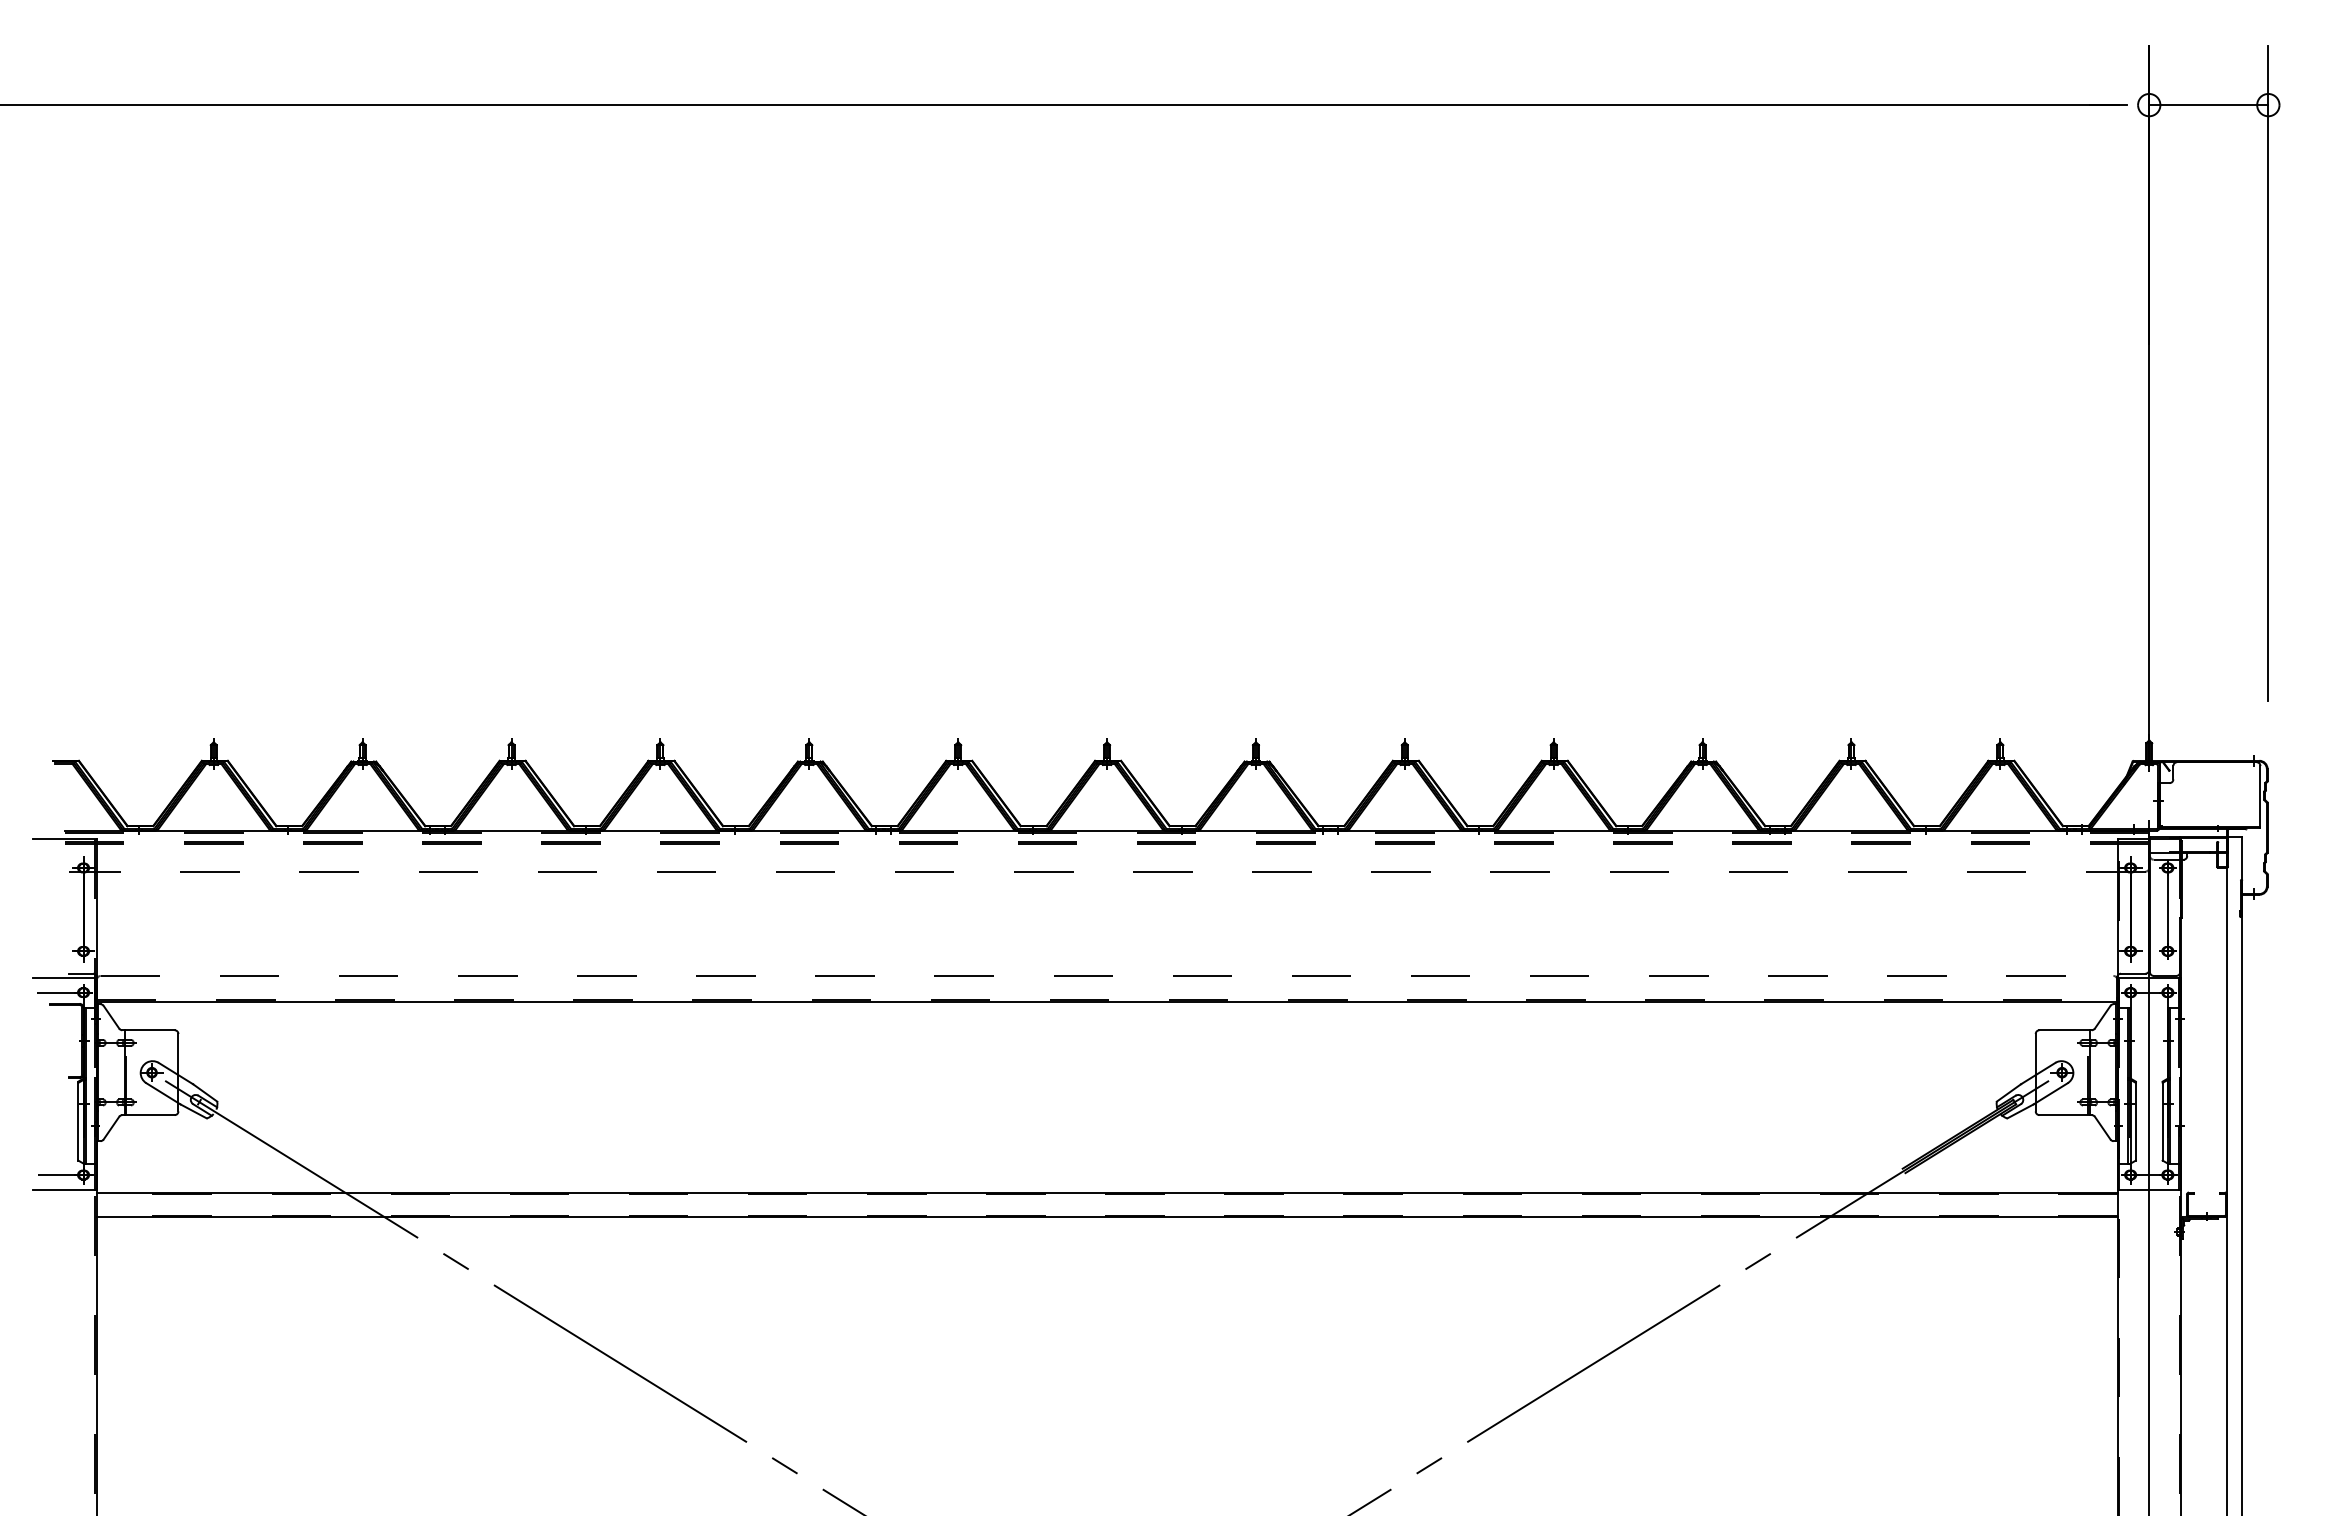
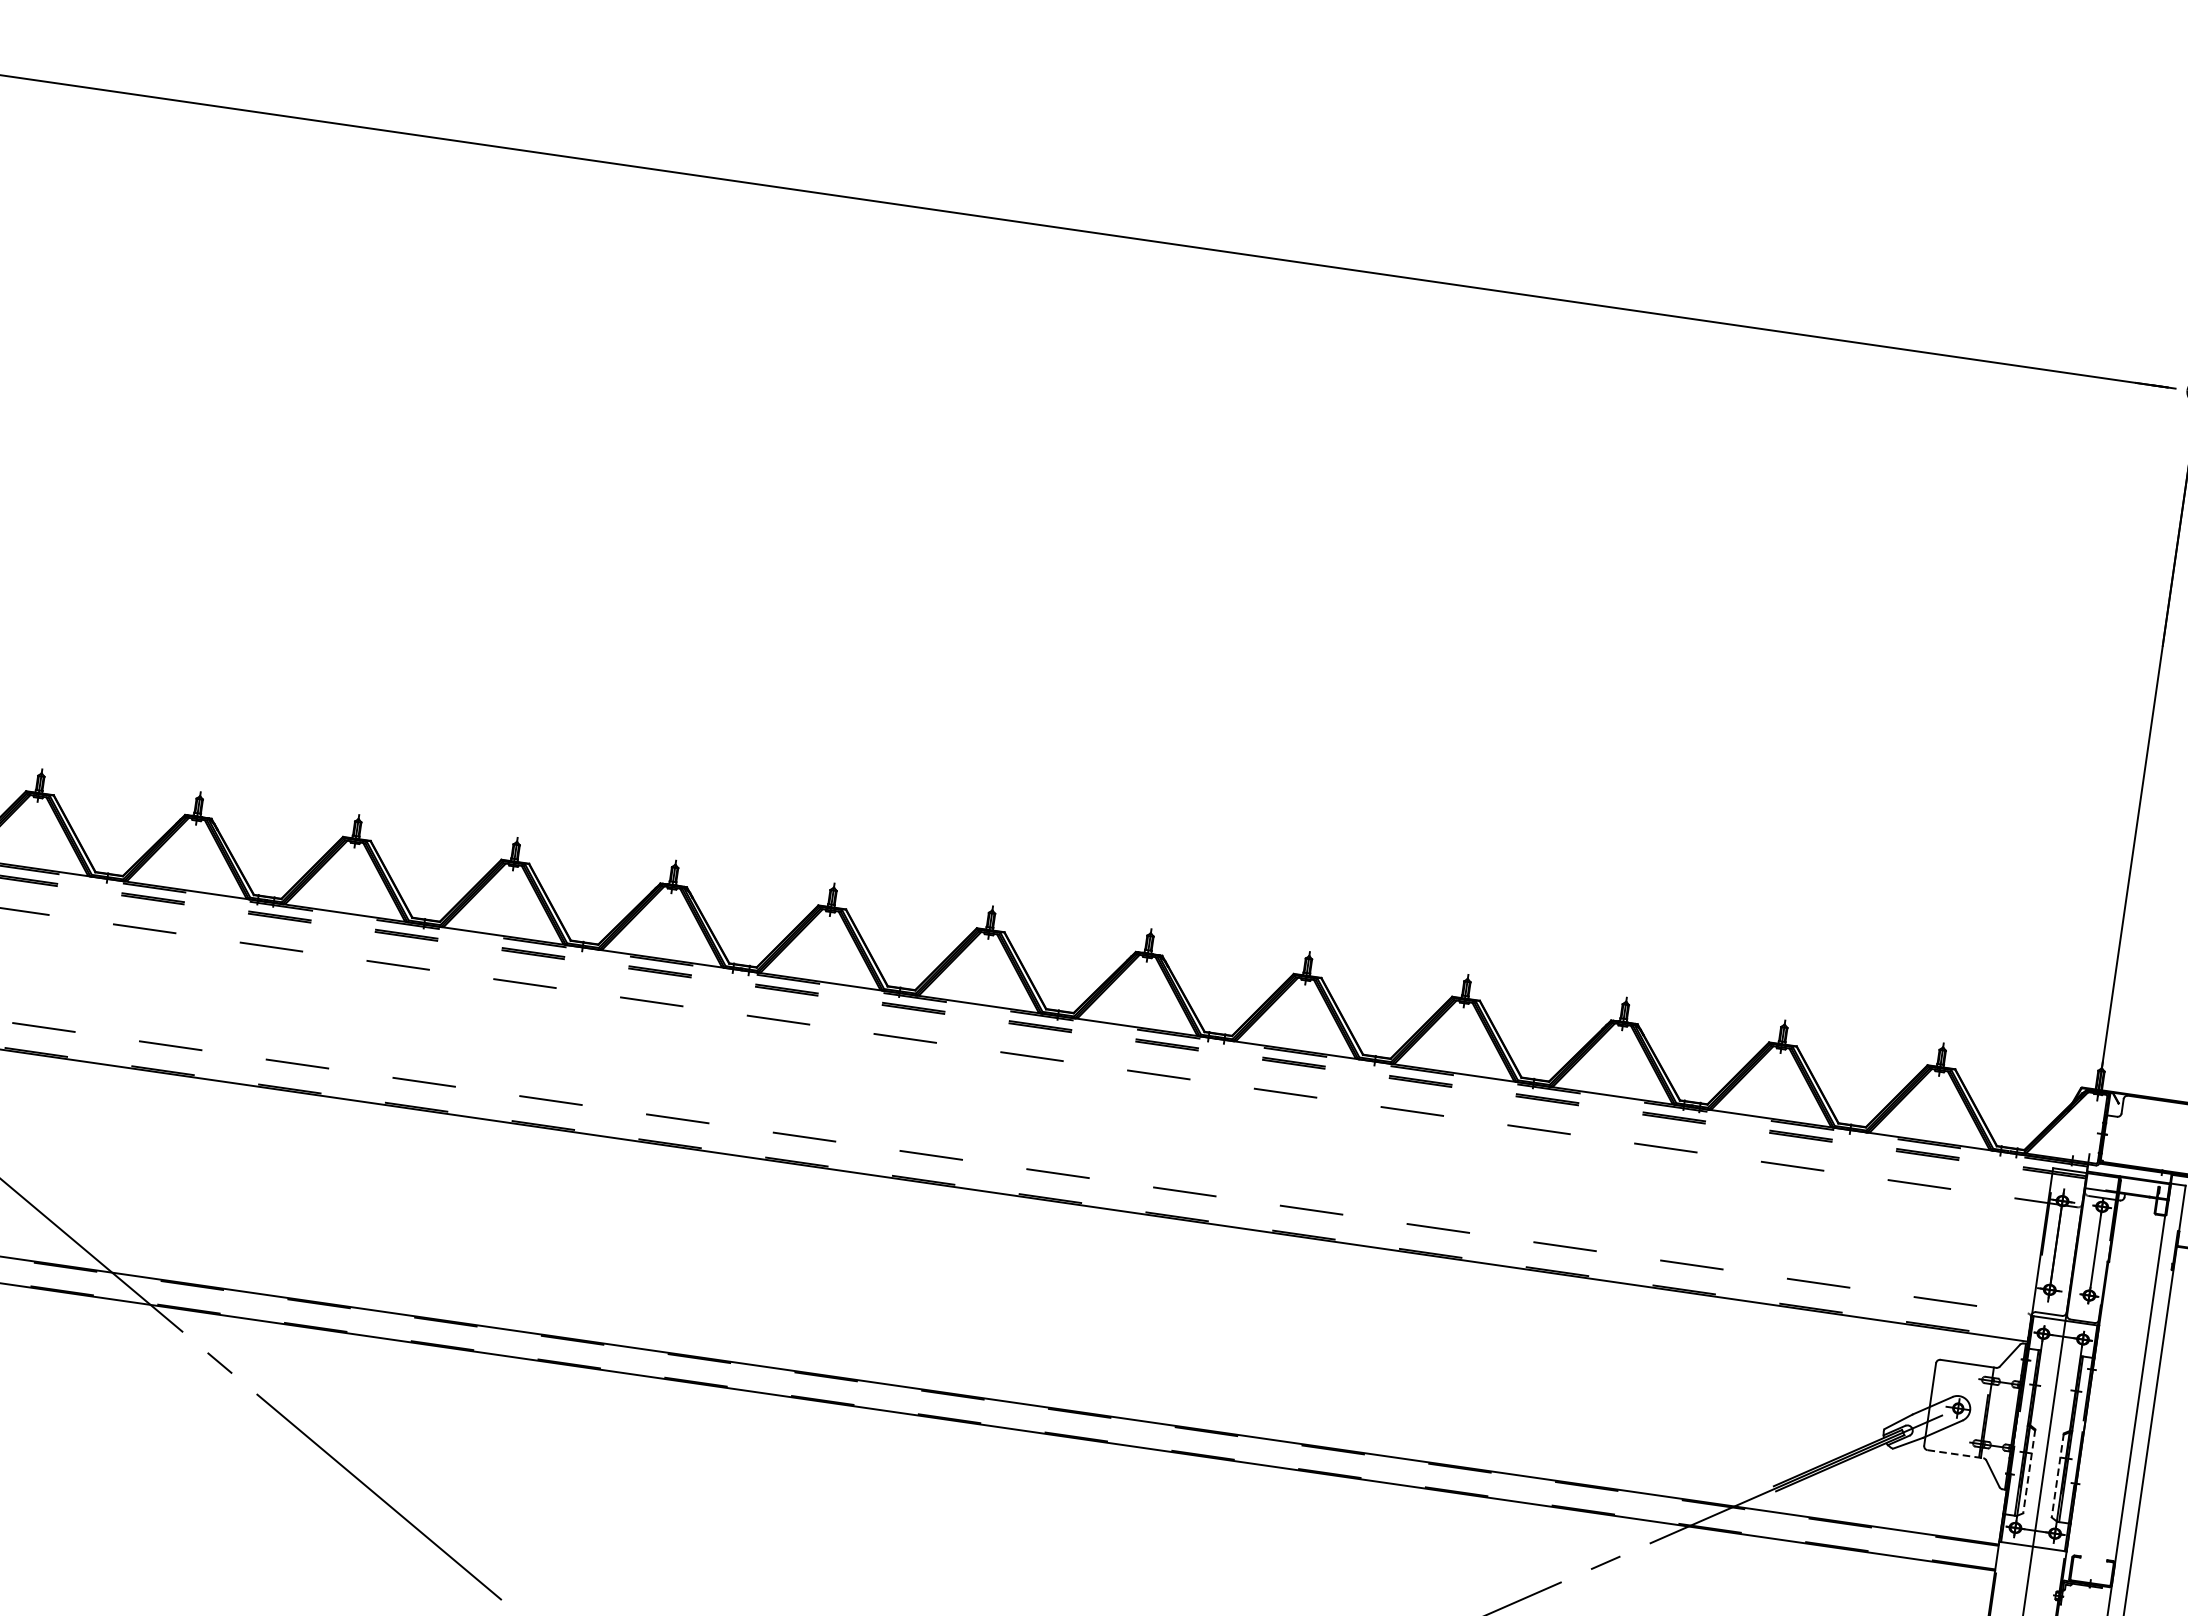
line: (2066, 1115) -> (1956, 1454), solid -> dashed
line: (2135, 1121) -> (2028, 1471), solid -> dashed
line: (2162, 1121) -> (2057, 1475), solid -> dashed

